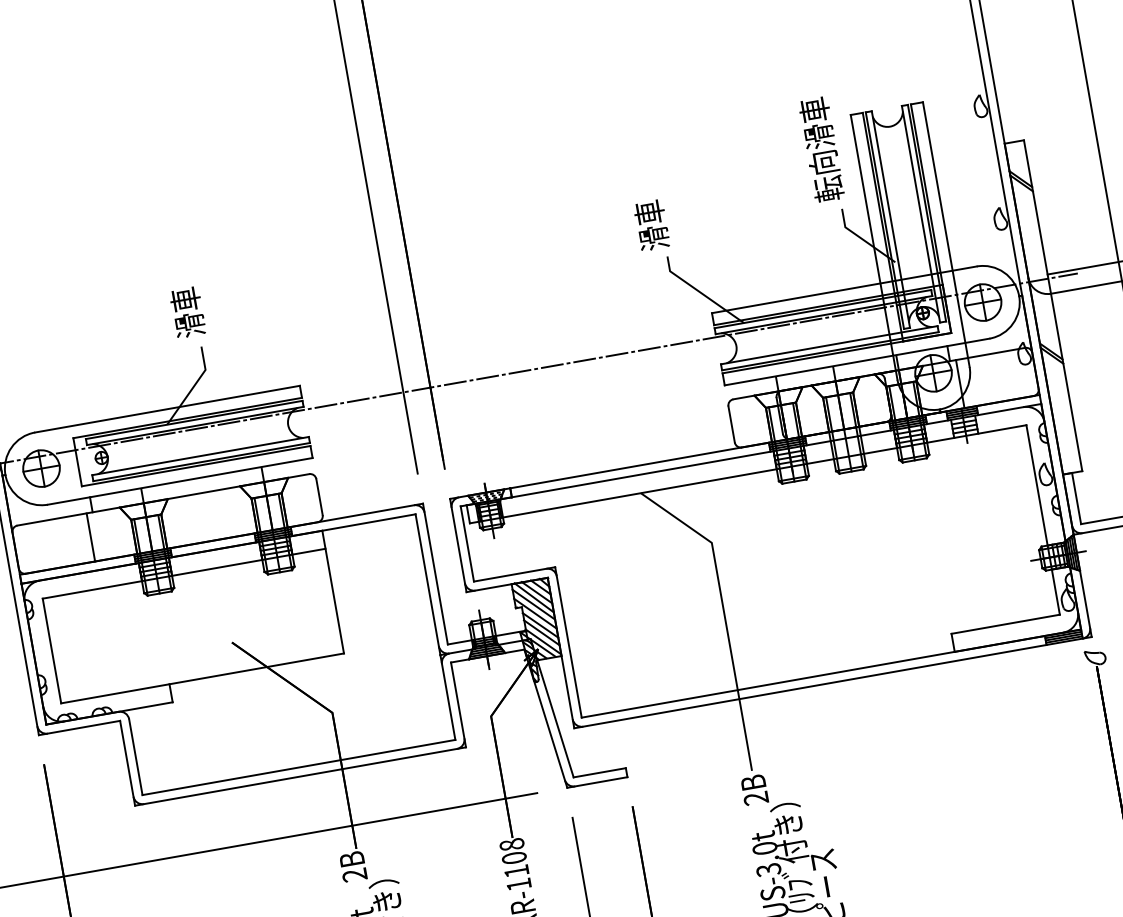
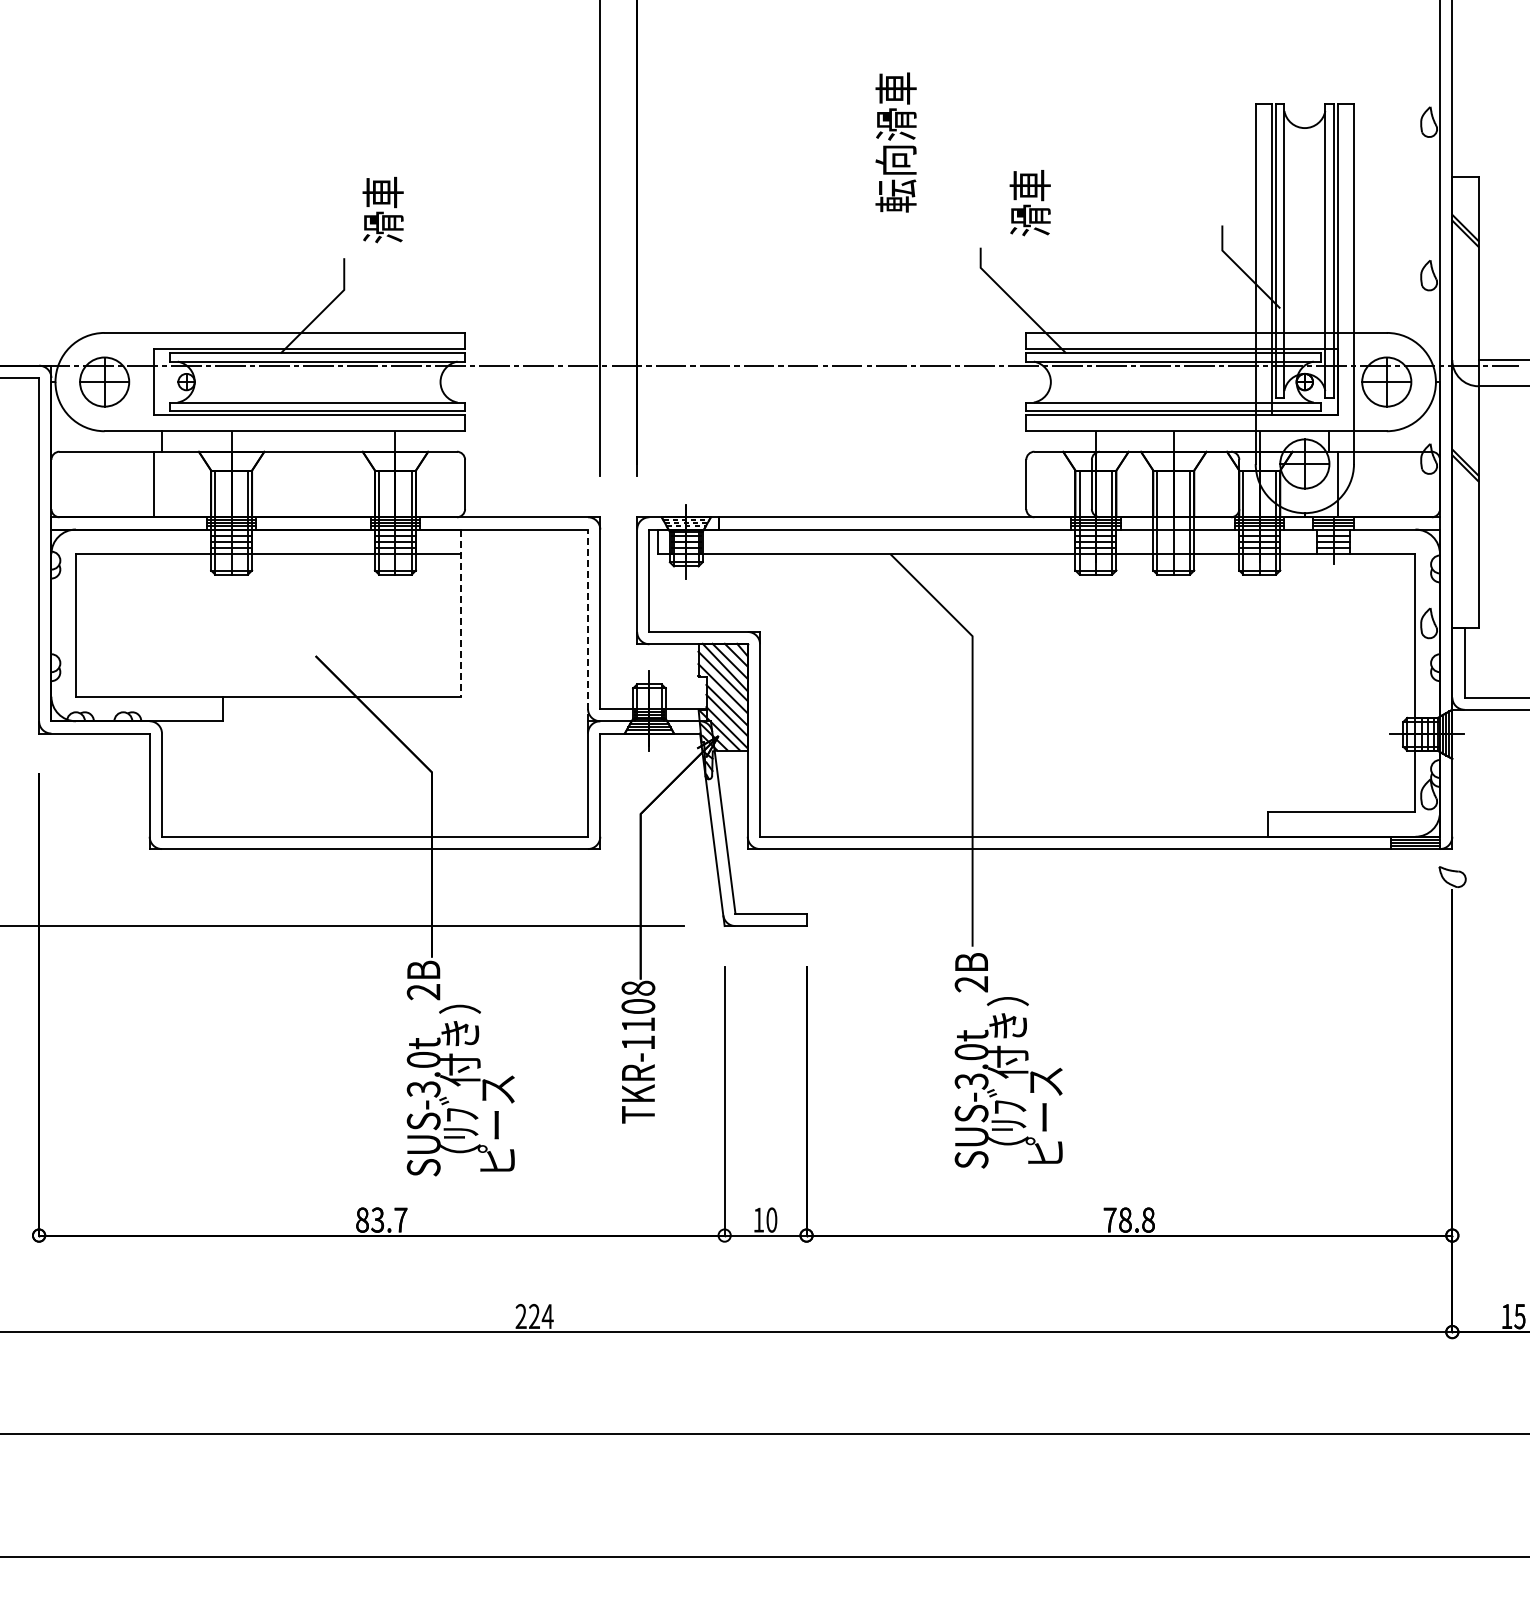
text: (821, 149) -> (895, 142), moved
text: (651, 225) -> (1029, 203), moved
text: (187, 312) -> (382, 209), moved
line: (428, 584) -> (588, 625), solid -> dashed
line: (333, 592) -> (461, 613), solid -> dashed

